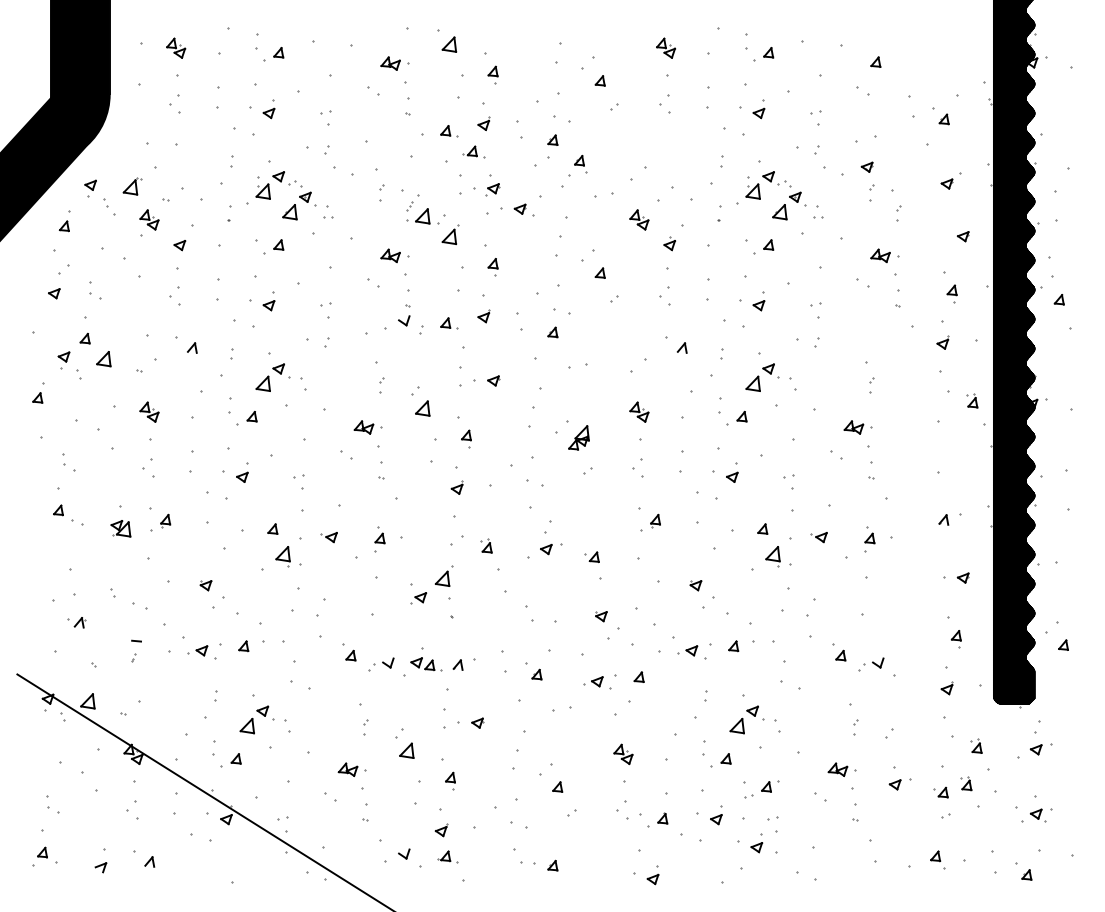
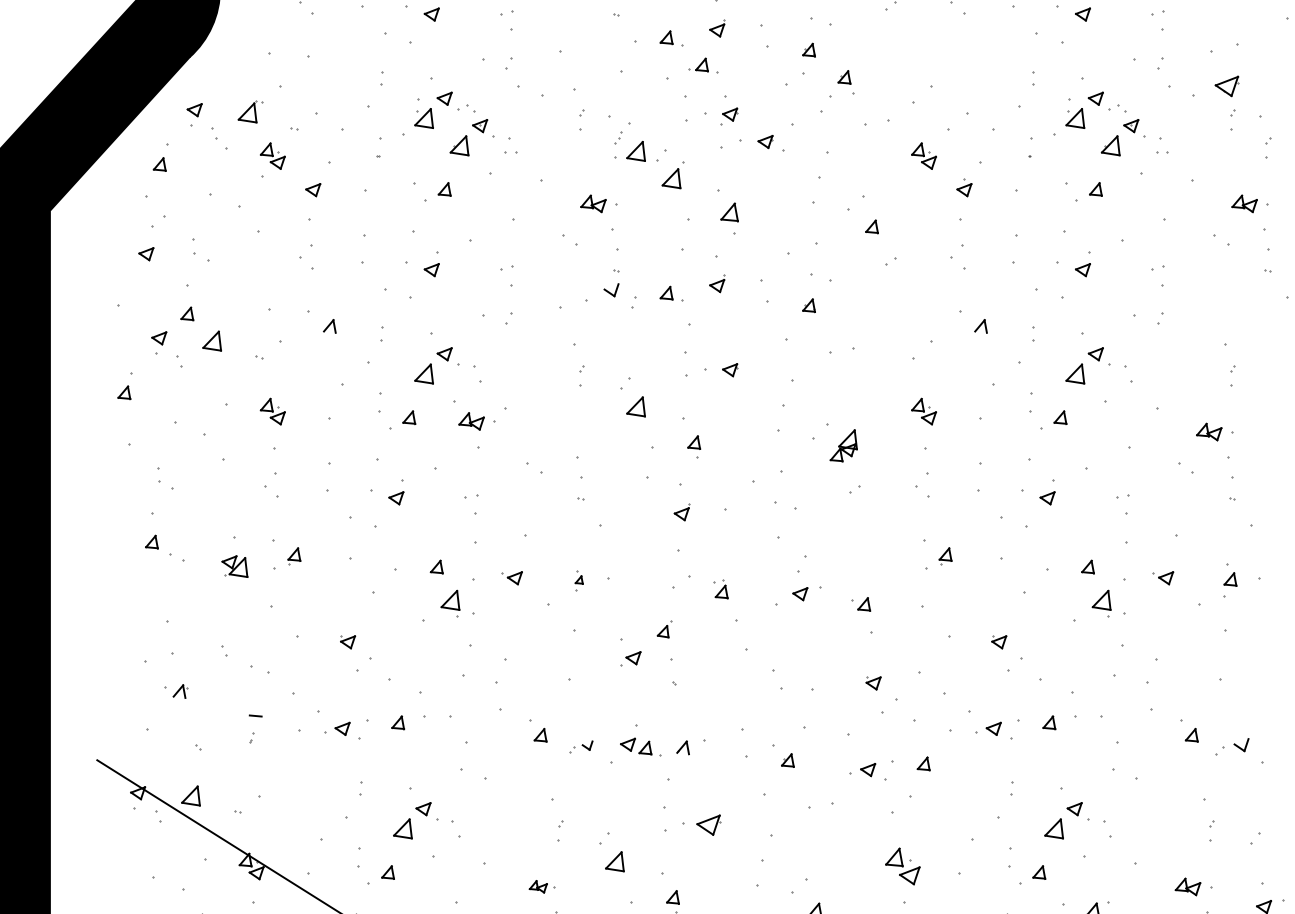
part: (866, 166) -> (1225, 85), size x1.6
part: (492, 267) -> (728, 219), size x1.4
part: (367, 427) -> (476, 421), moved
part: (379, 539) -> (578, 580), size x0.6
part: (443, 575) -> (663, 628), size x0.6
part: (381, 664) -> (581, 747), size x0.7
part: (477, 722) -> (708, 824), size x1.6
part: (623, 754) -> (902, 866), size x1.4
part: (351, 769) -> (541, 886), size x0.7

